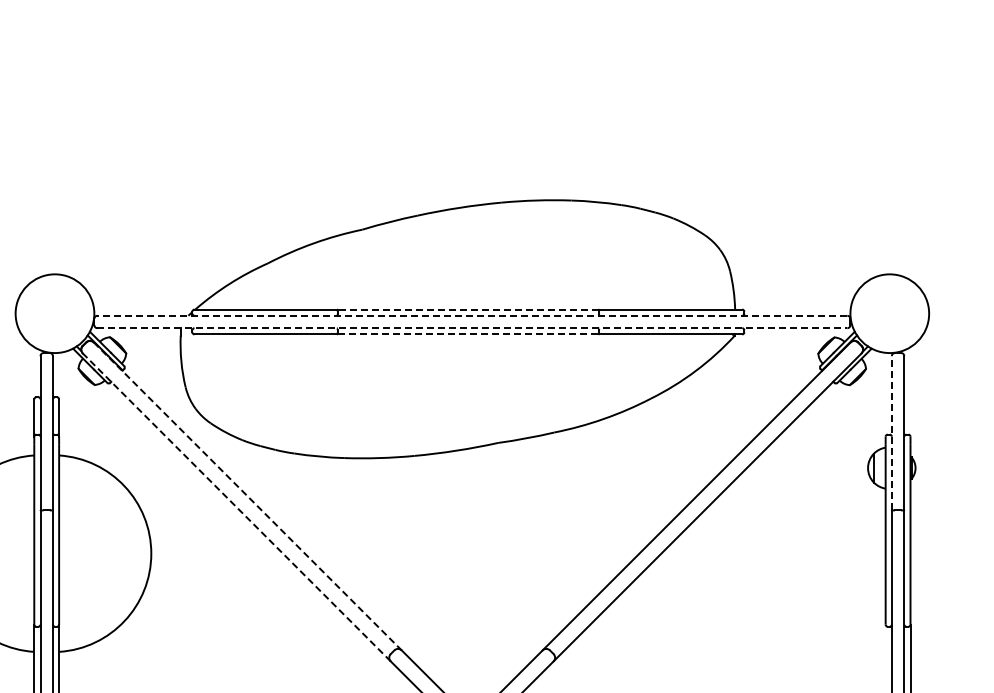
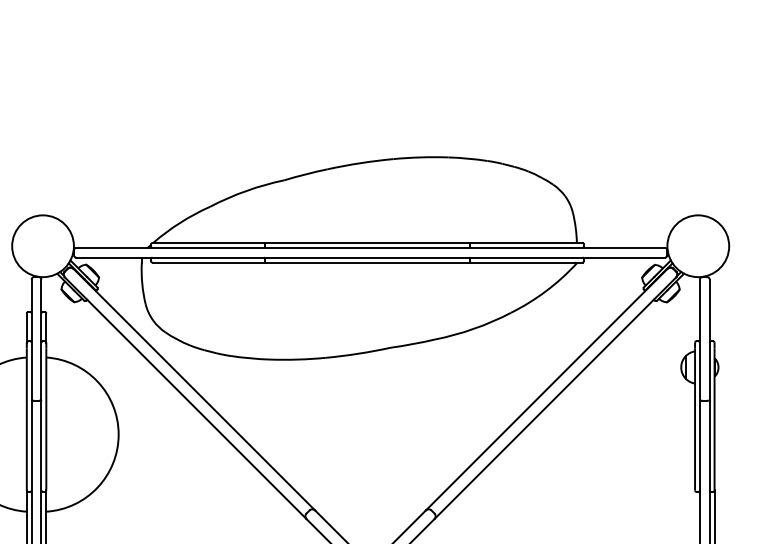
line: (468, 309) -> (367, 242), dashed -> solid
line: (472, 315) -> (370, 247), dashed -> solid
line: (472, 328) -> (370, 257), dashed -> solid
line: (468, 334) -> (367, 262), dashed -> solid
line: (891, 433) -> (699, 340), dashed -> solid
line: (247, 496) -> (194, 389), dashed -> solid
line: (236, 507) -> (185, 398), dashed -> solid

